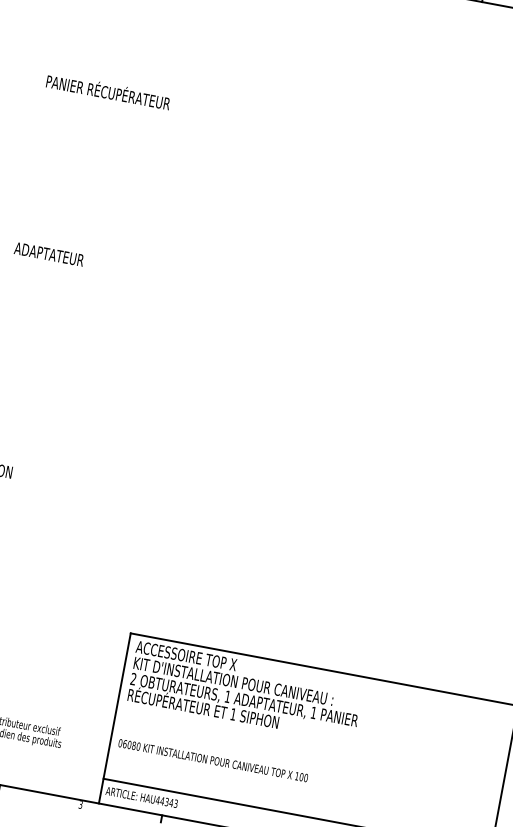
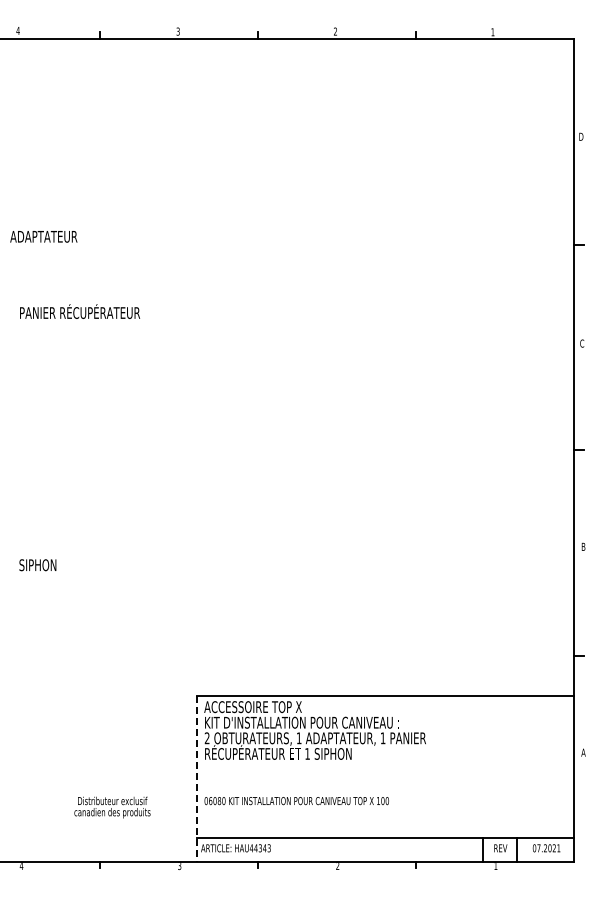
text: (109, 91) -> (80, 311), moved
text: (48, 254) -> (43, 236), moved
line: (114, 718) -> (196, 778), solid -> dashed

